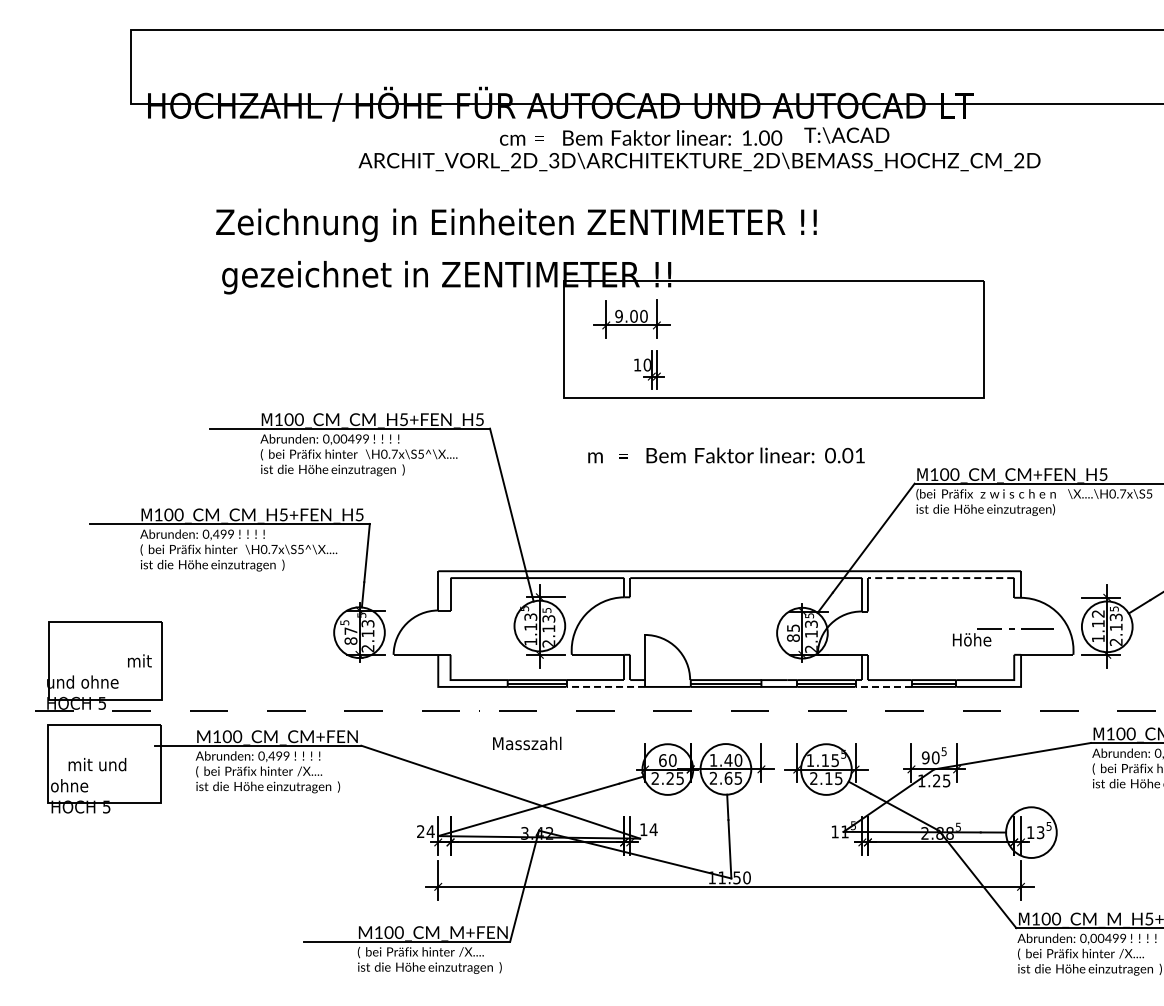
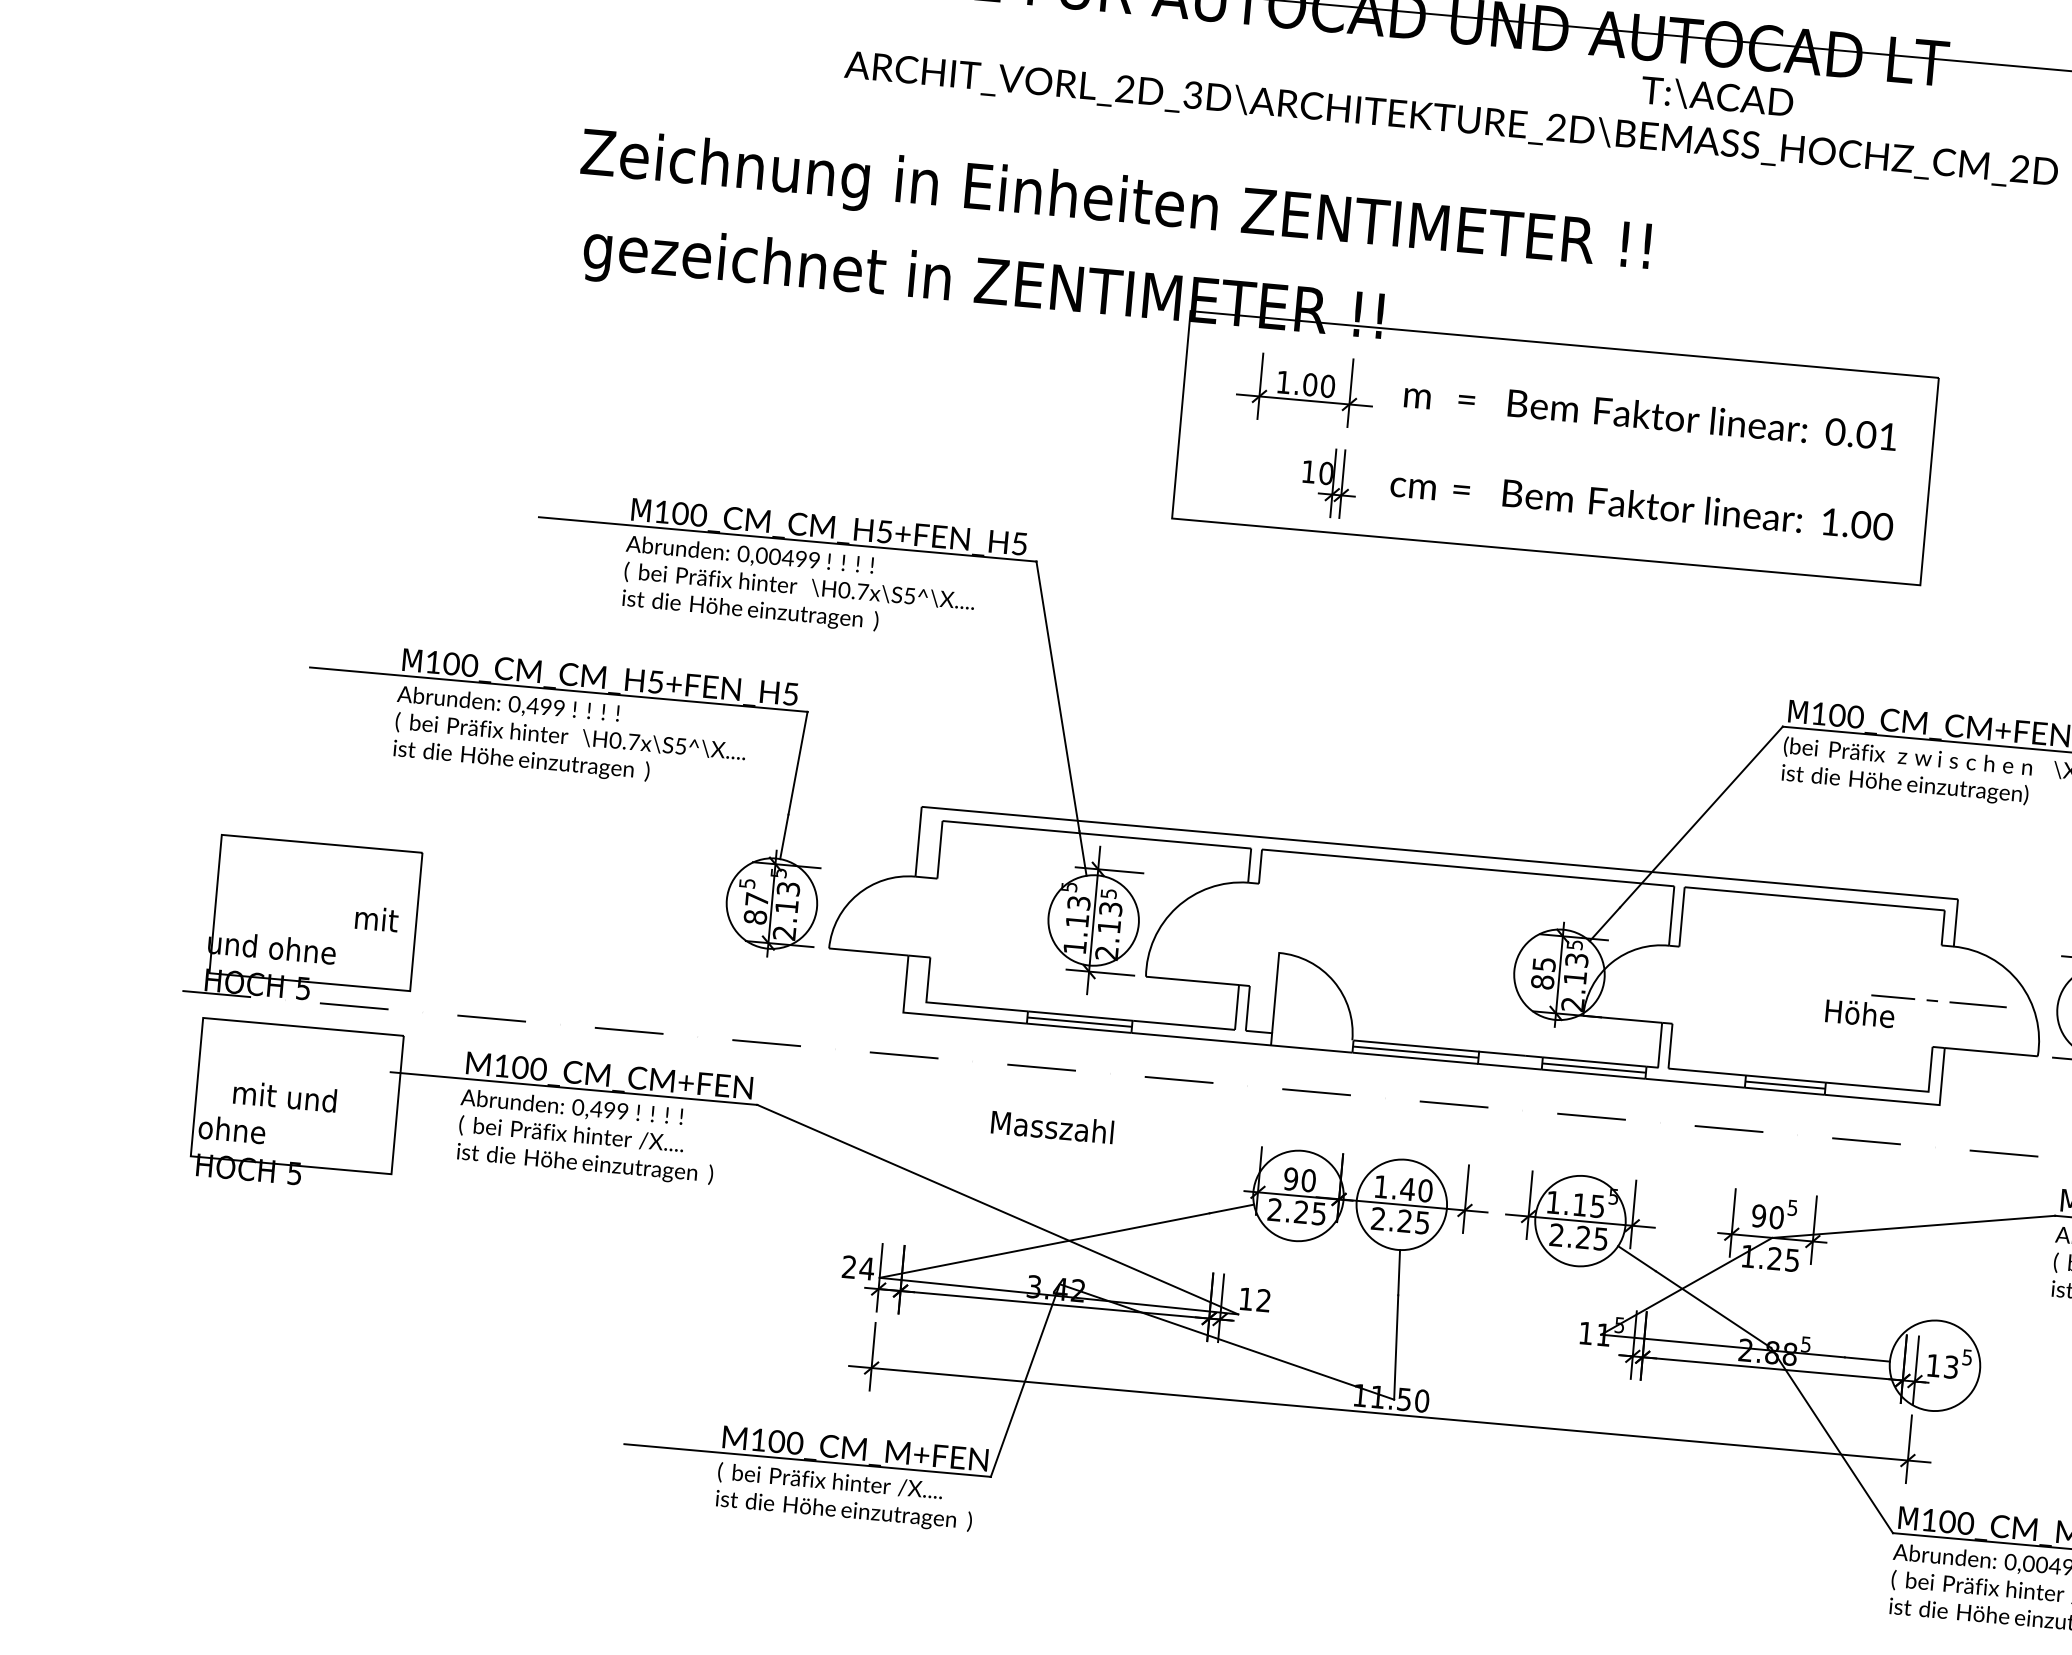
text: (641, 137) -> (1642, 504), moved
text: (618, 315) -> (1282, 380), 9.00 -> 1.00
text: (726, 455) -> (1650, 415), moved
line: (940, 578) -> (1813, 899), dashed -> solid
line: (605, 686) -> (1200, 1038), dashed -> solid
line: (883, 686) -> (1695, 1082), dashed -> solid
text: (662, 760) -> (1290, 1178), 60 -> 90
text: (728, 777) -> (1405, 1219), 2.65 -> 2.25
text: (828, 778) -> (1582, 1237), 2.15 -> 2.25
text: (653, 829) -> (1263, 1300), 14 -> 12

